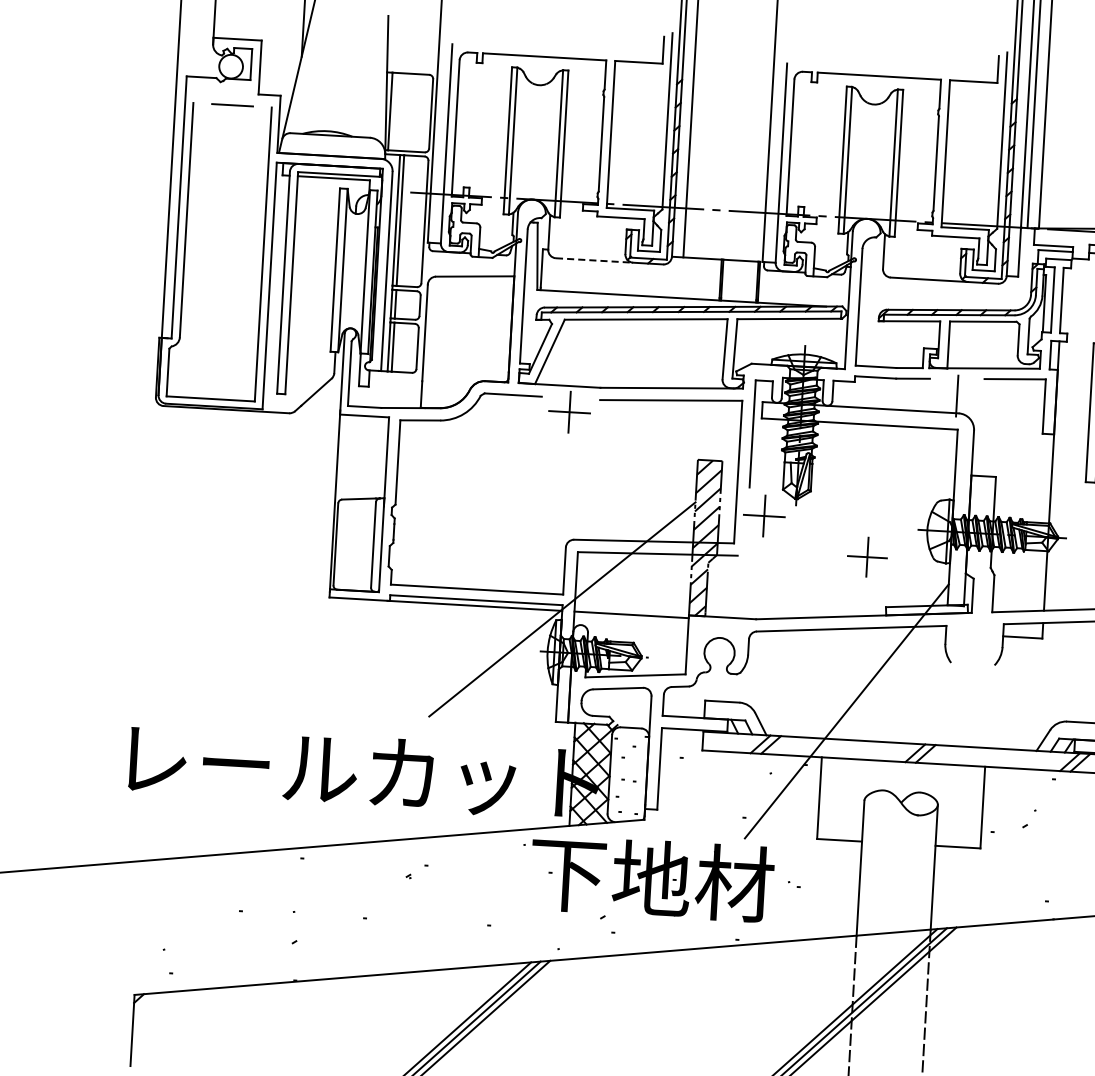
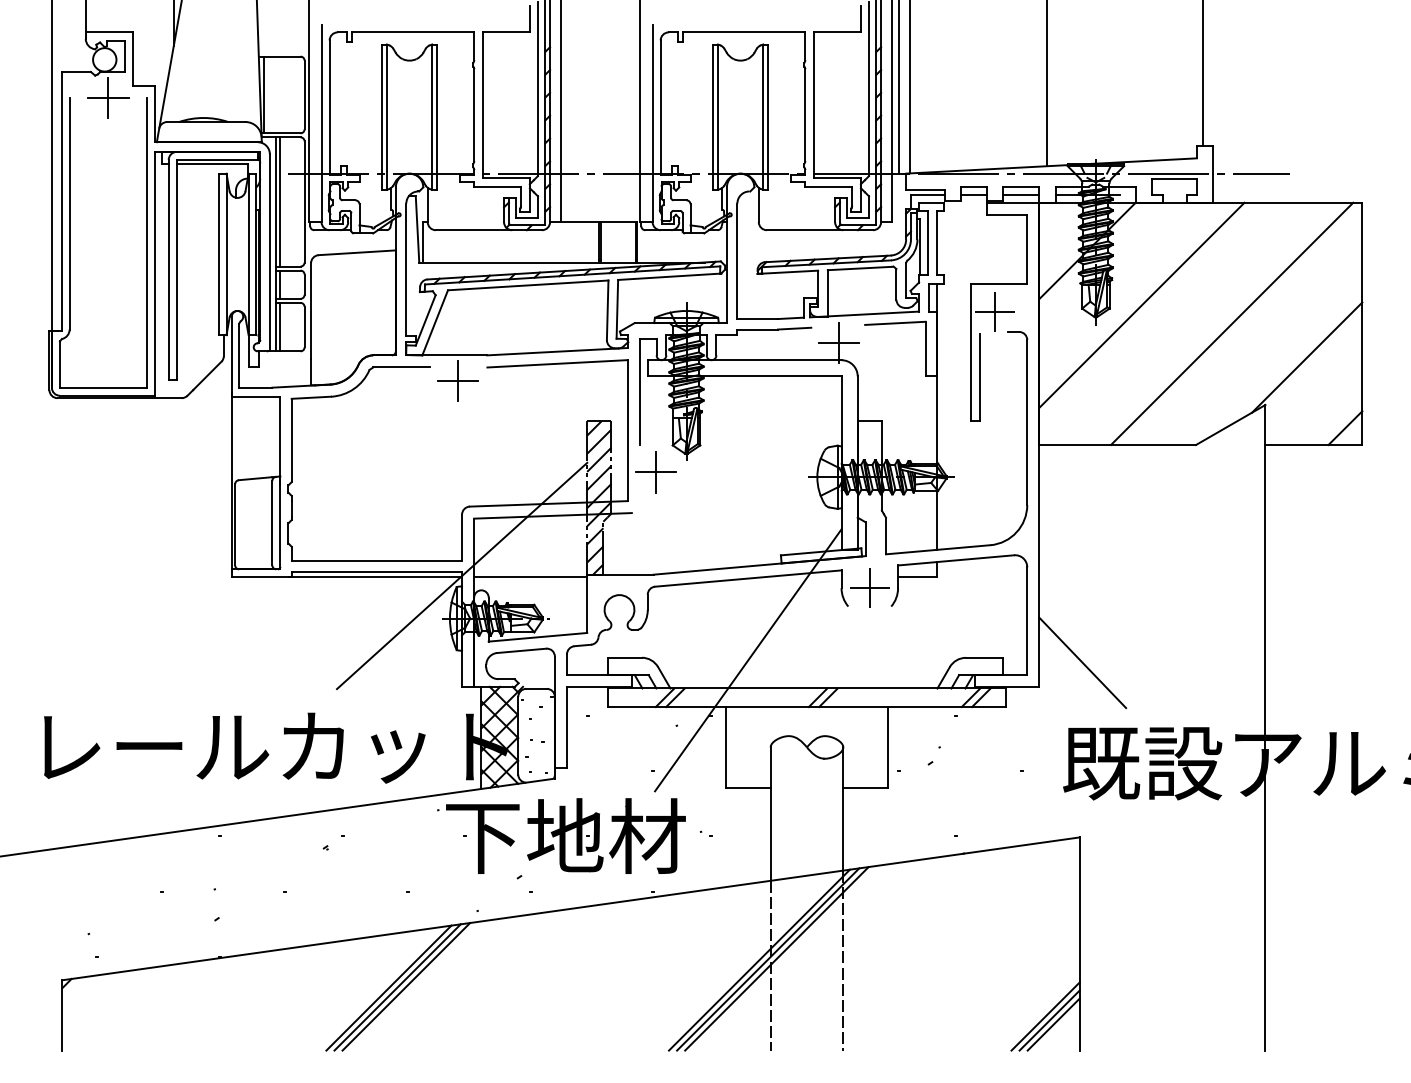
line: (232, 104) -> (108, 97), added
line: (595, 260) -> (474, 230), dashed -> solid
line: (956, 396) -> (838, 343), added
part: (867, 556) -> (869, 587), moved

